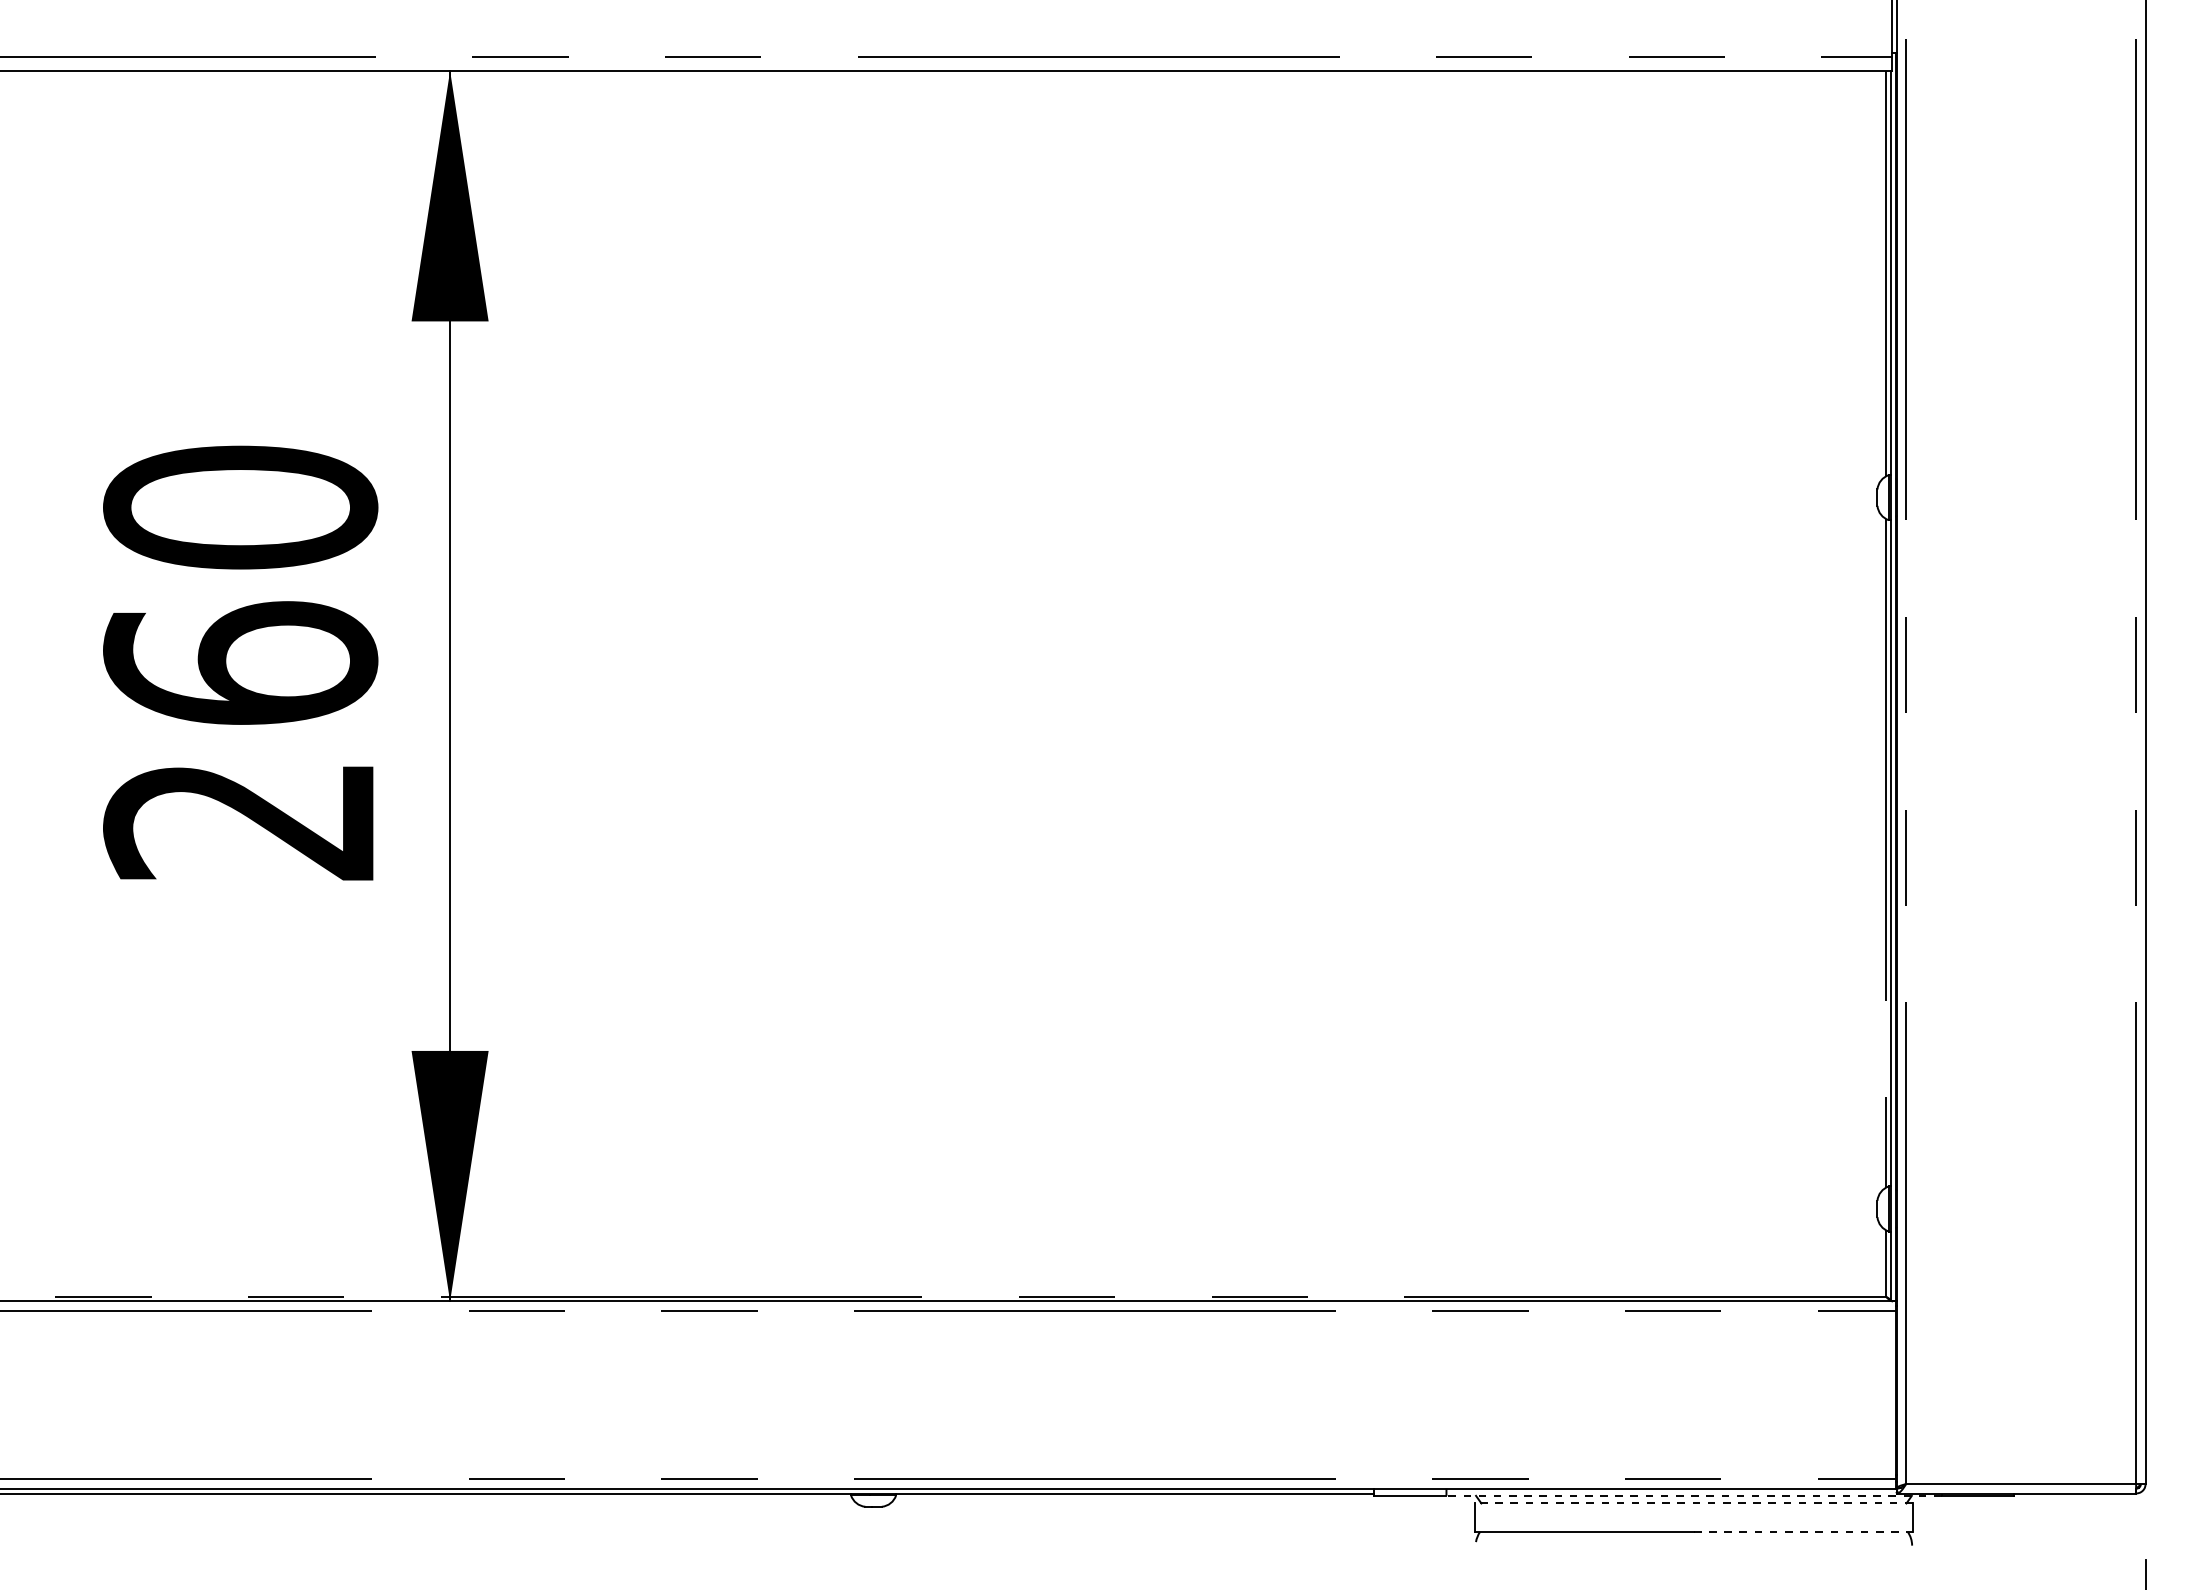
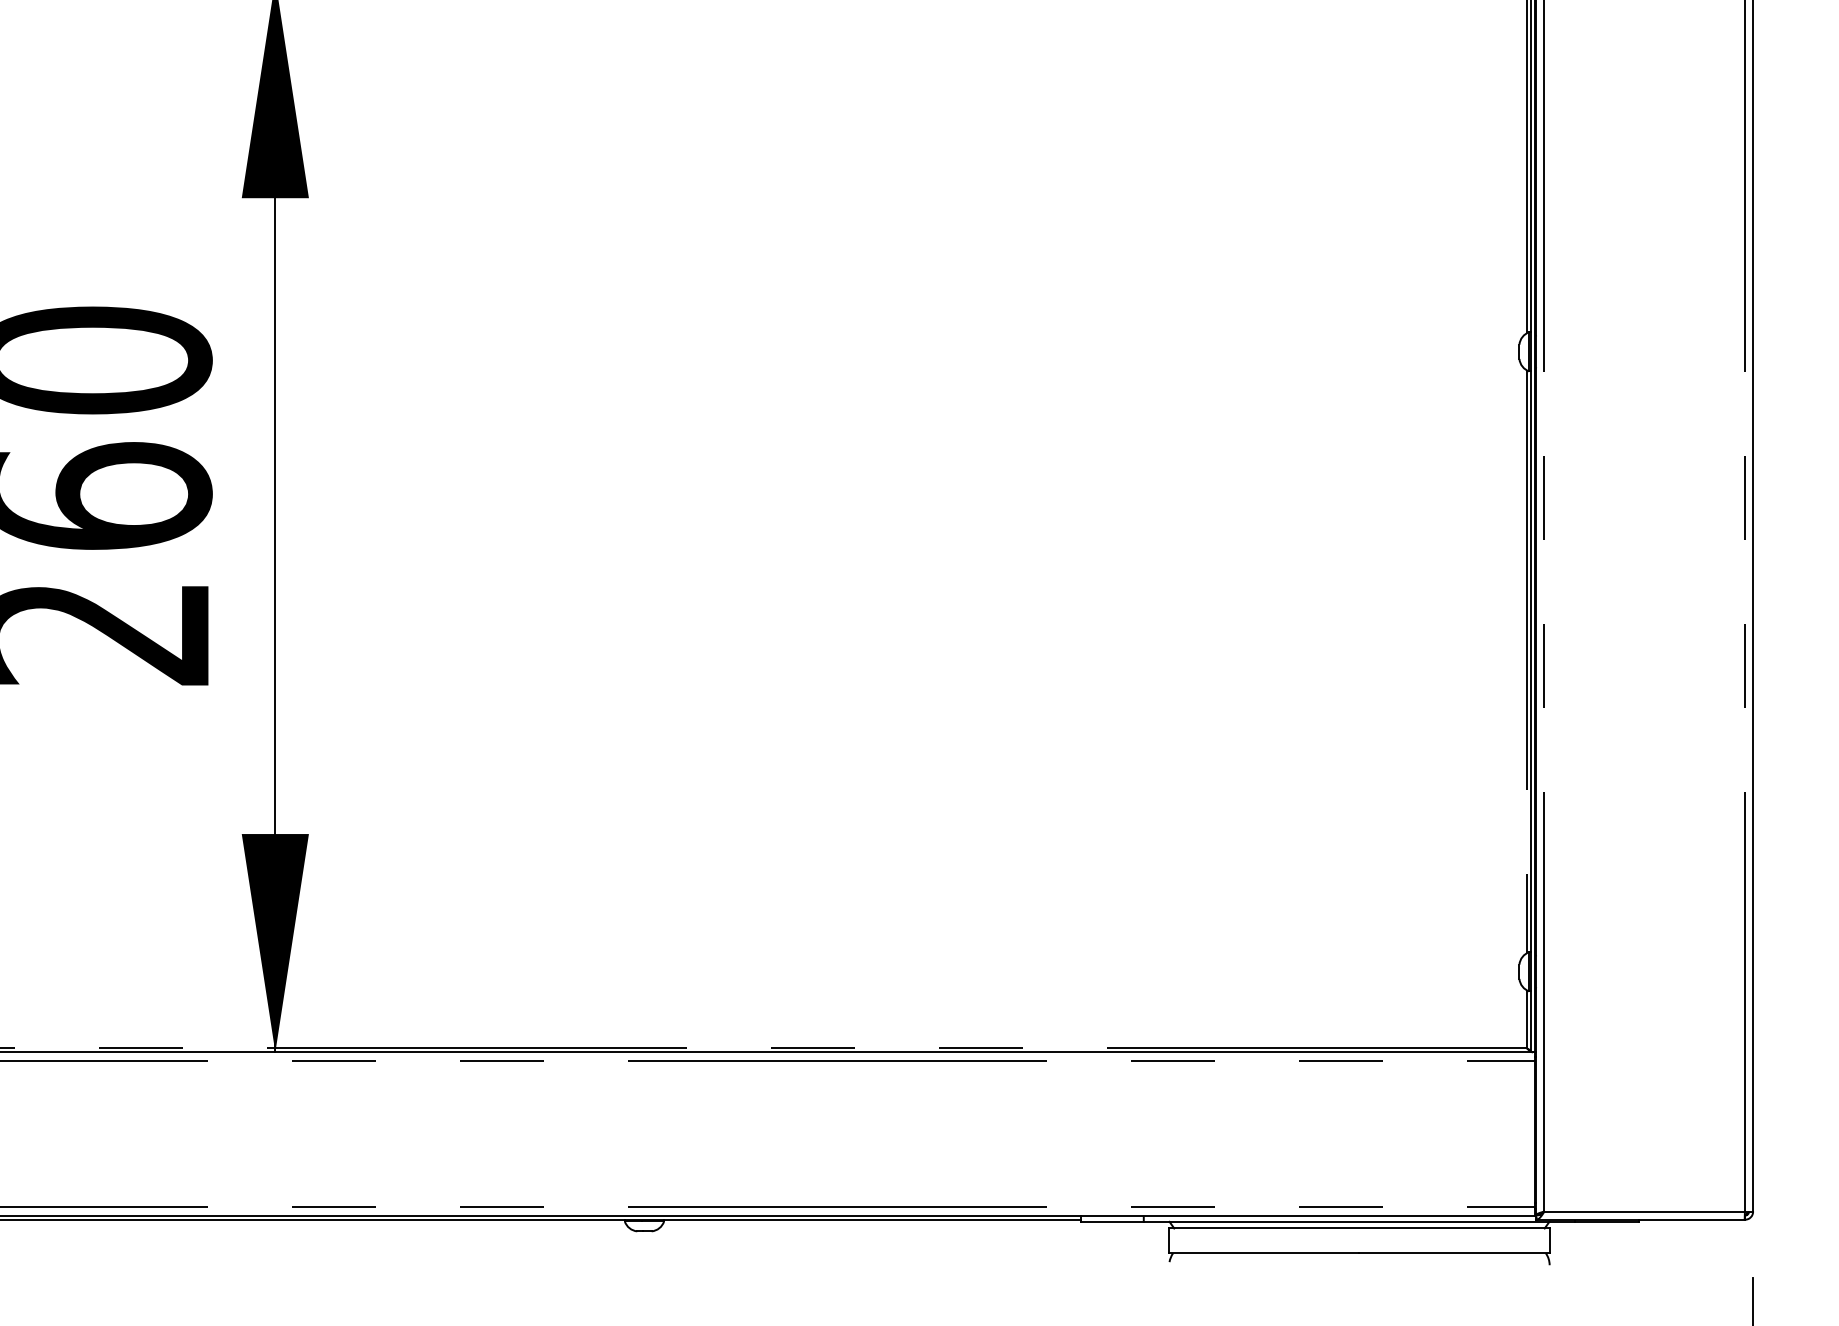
line: (1694, 1495) -> (1359, 1221), dashed -> solid
line: (1693, 1503) -> (1359, 1228), dashed -> solid
line: (1803, 1531) -> (1454, 1252), dashed -> solid

